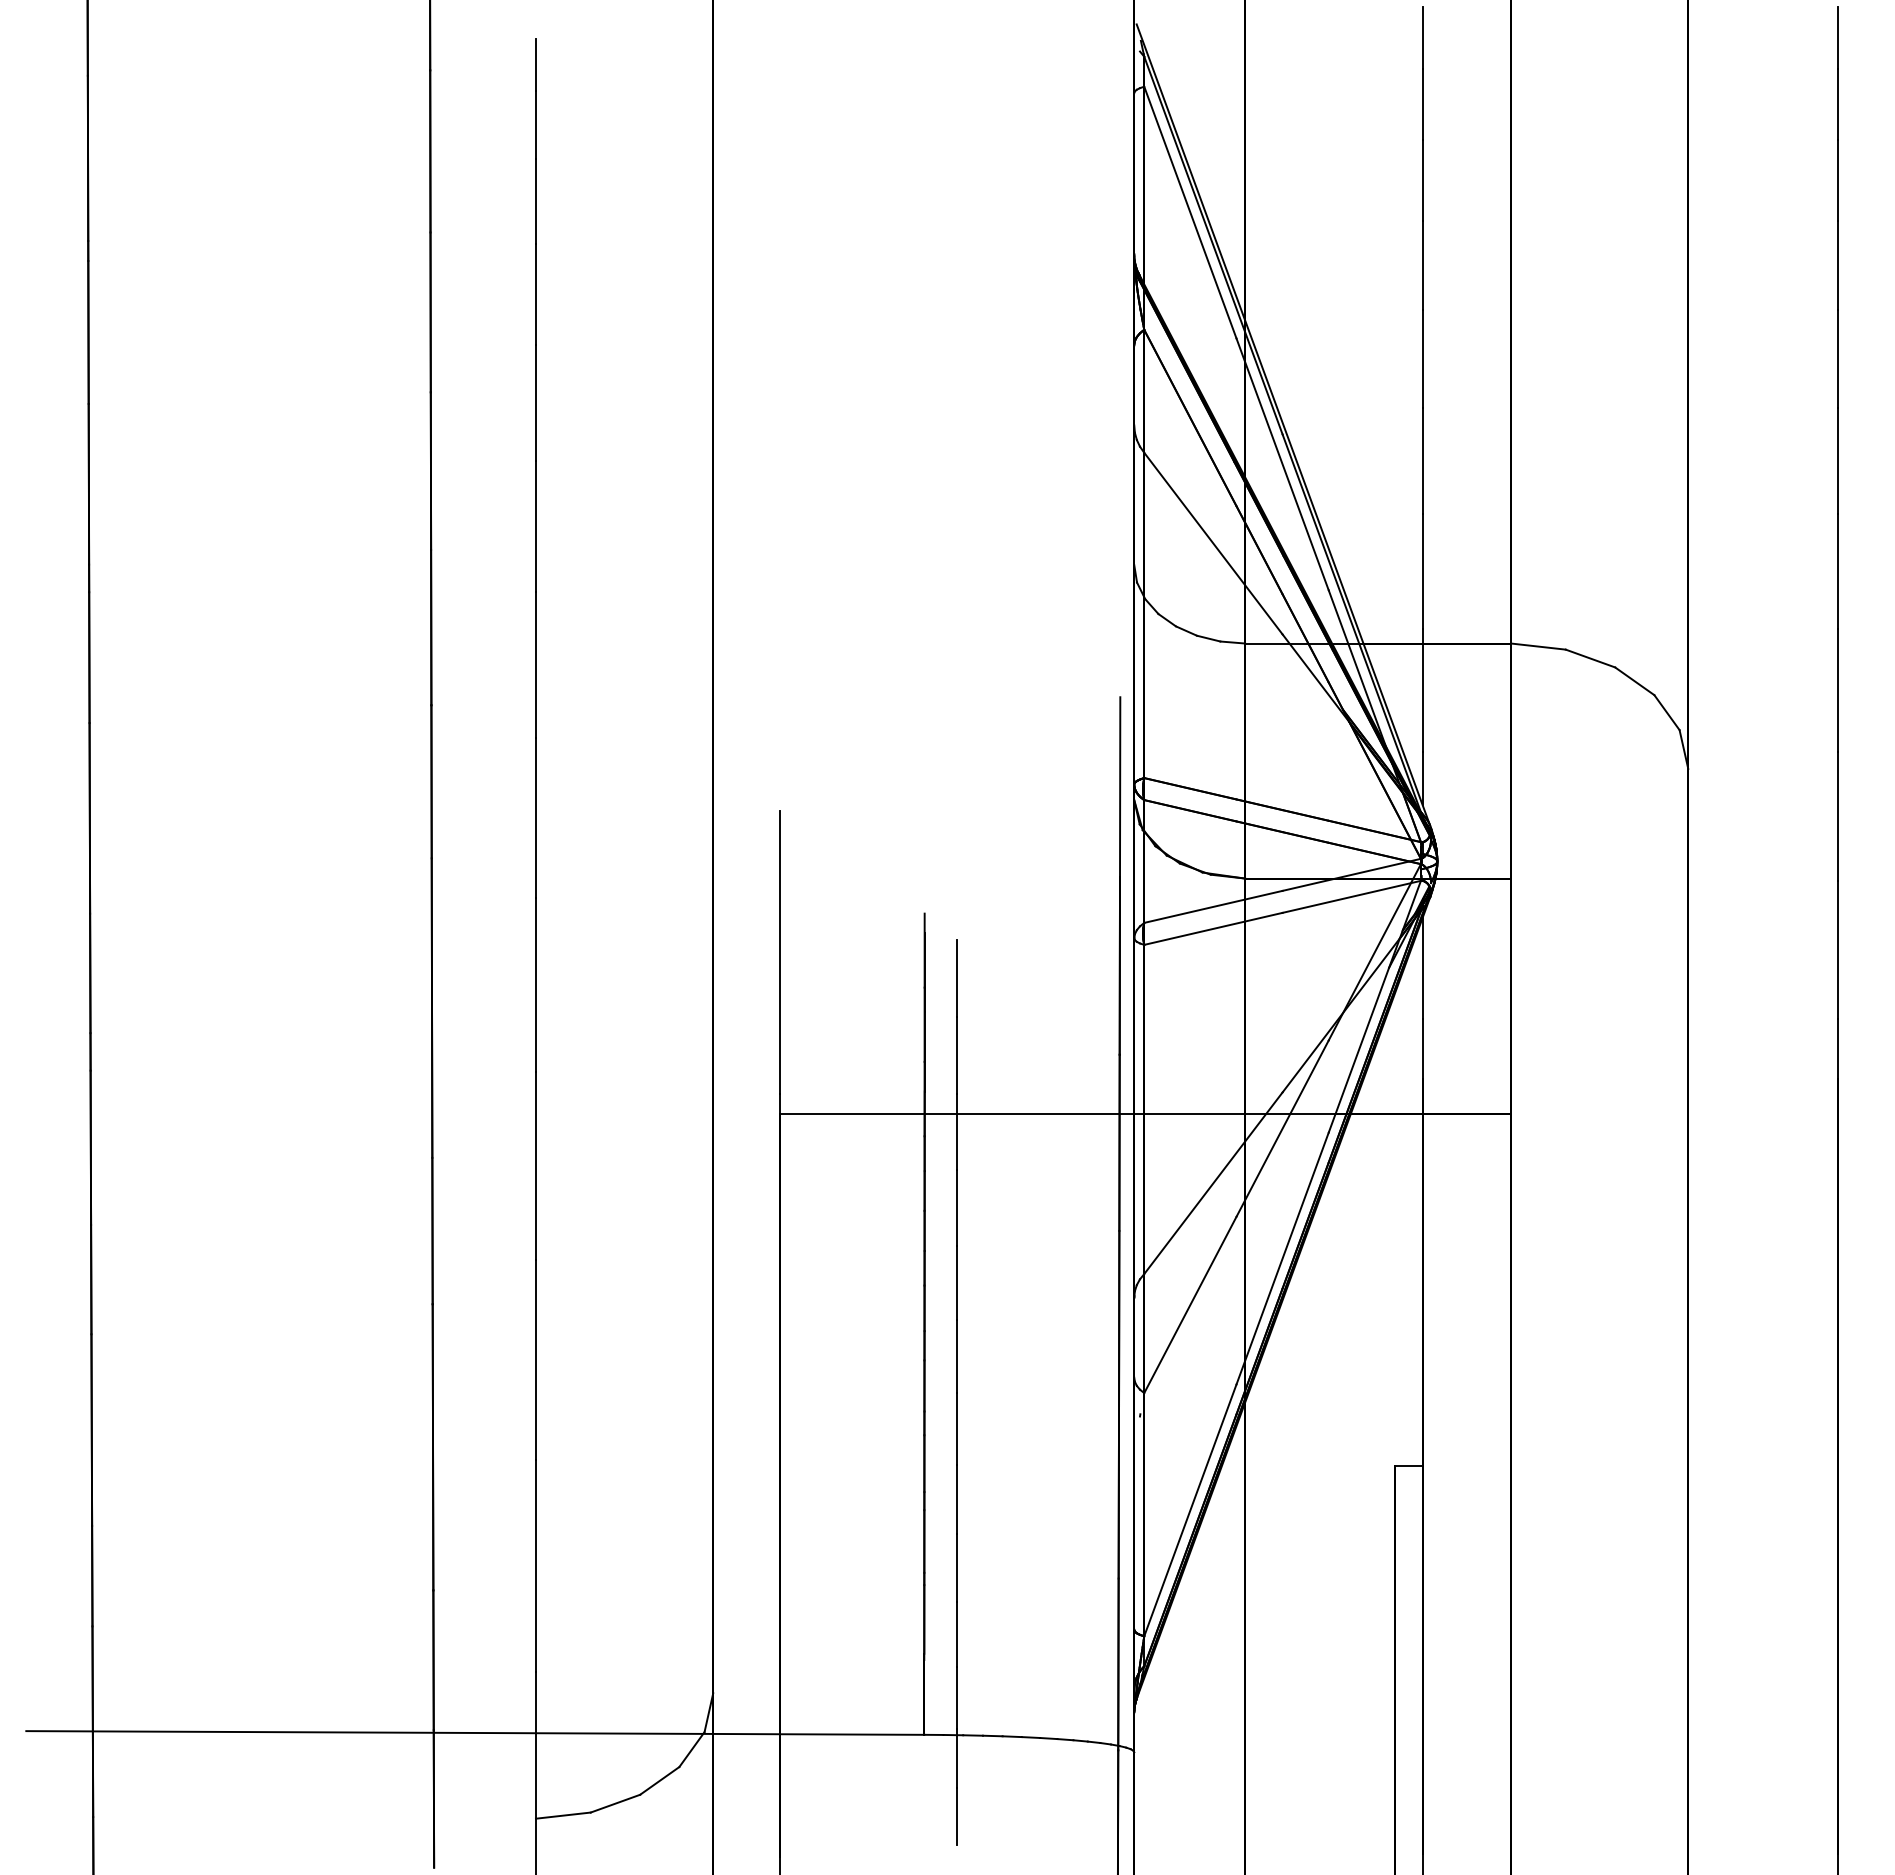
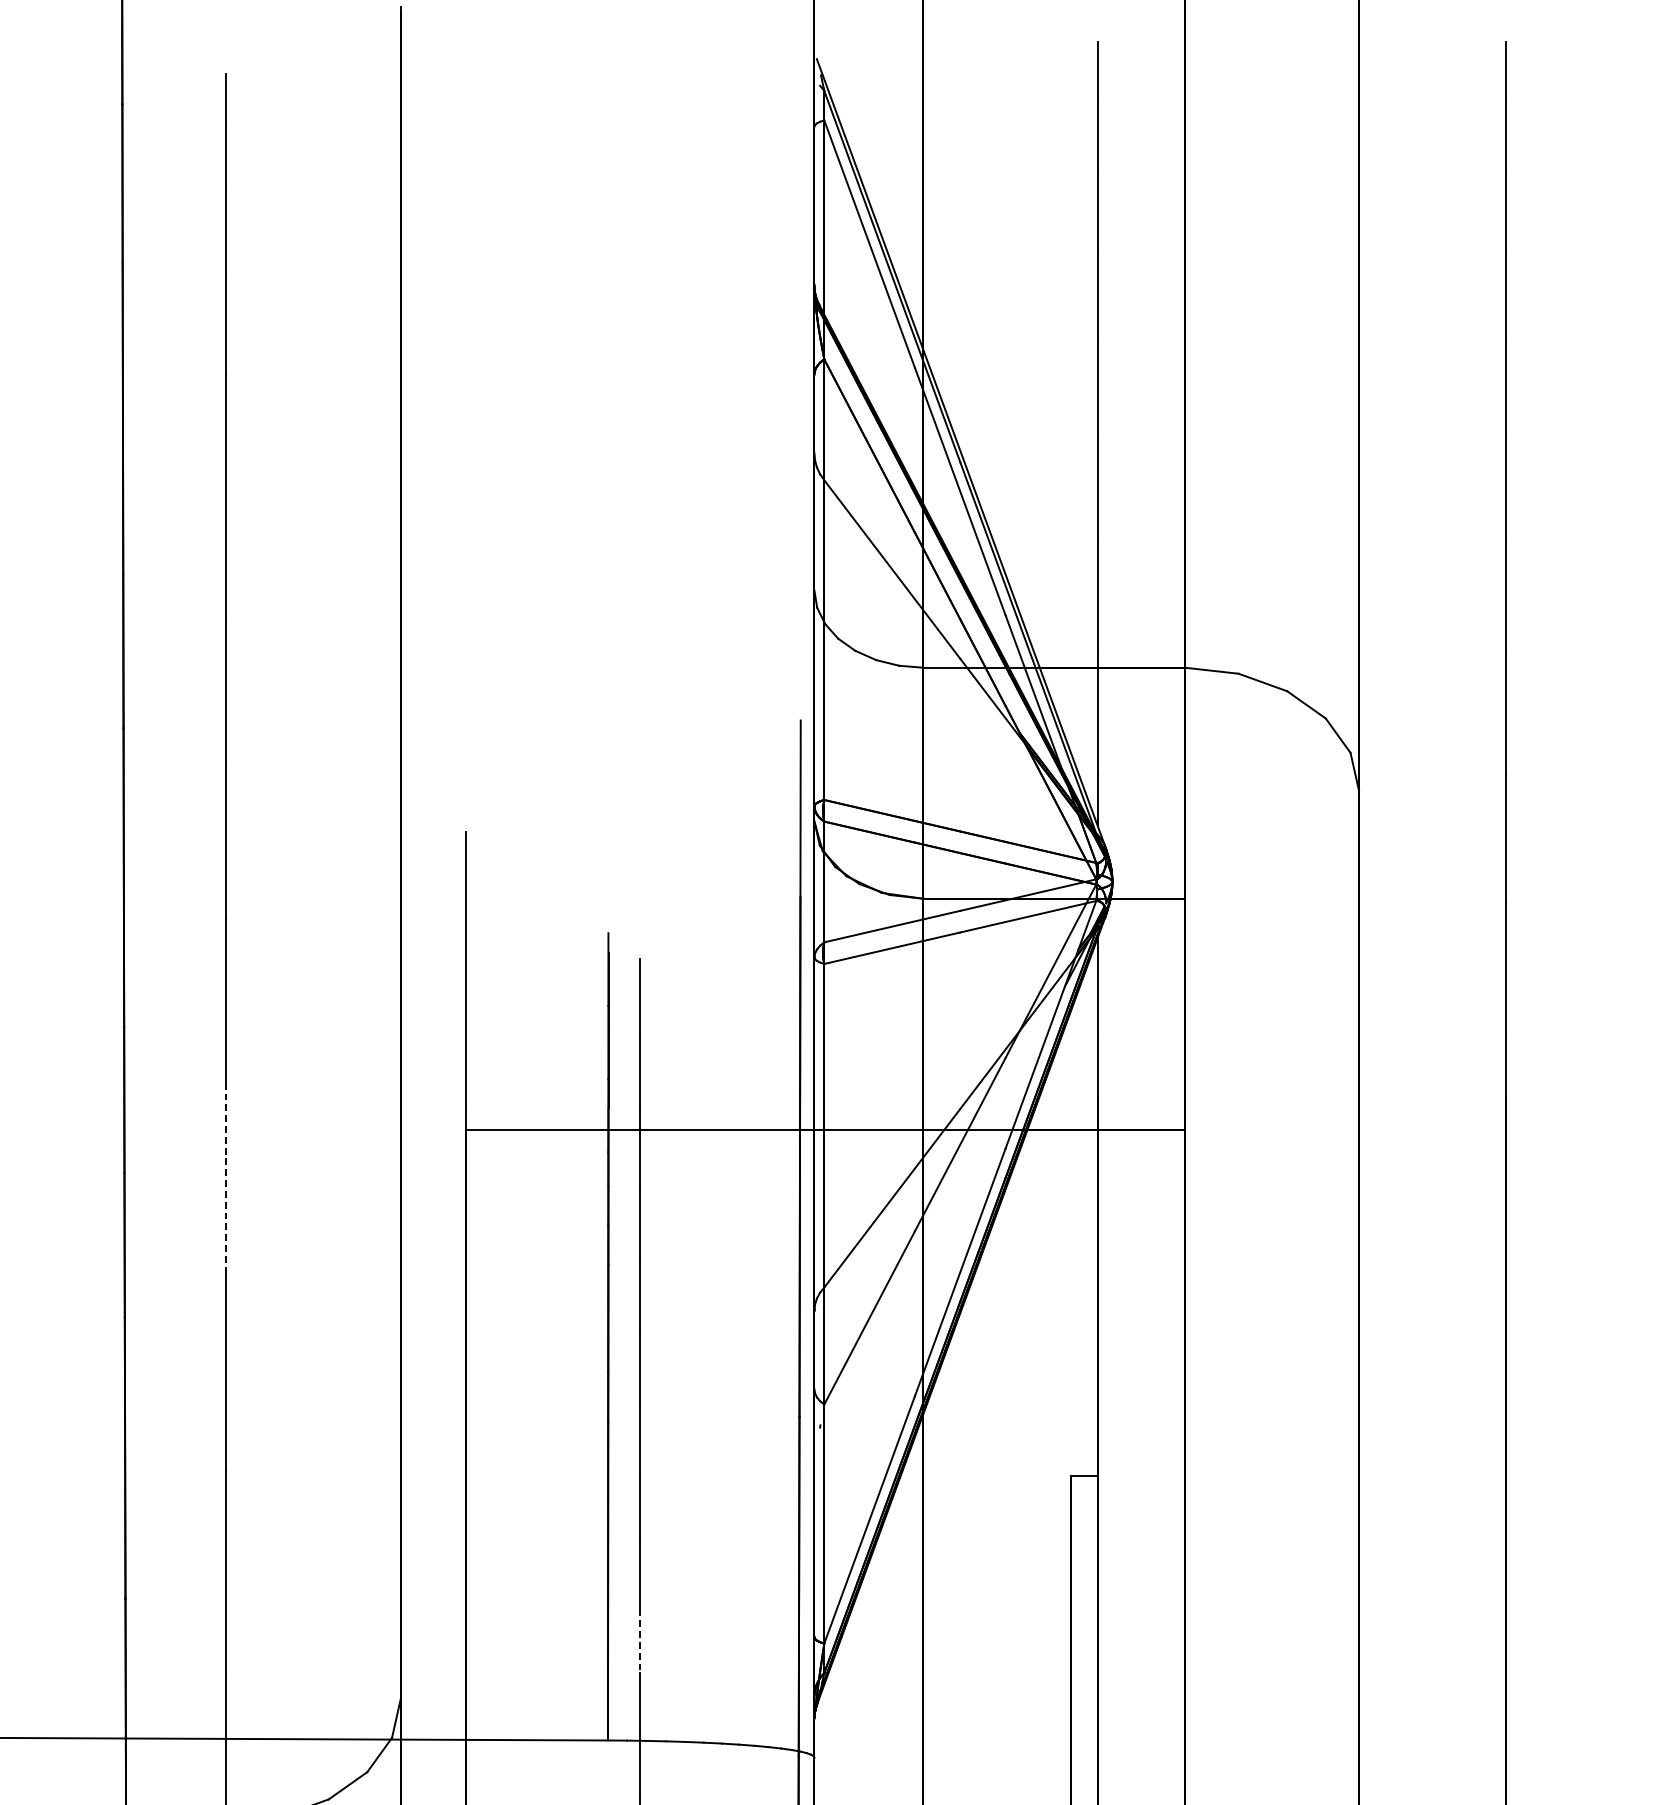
line: (535, 1166) -> (225, 1181), solid -> dashed
line: (956, 1634) -> (639, 1641), solid -> dashed

